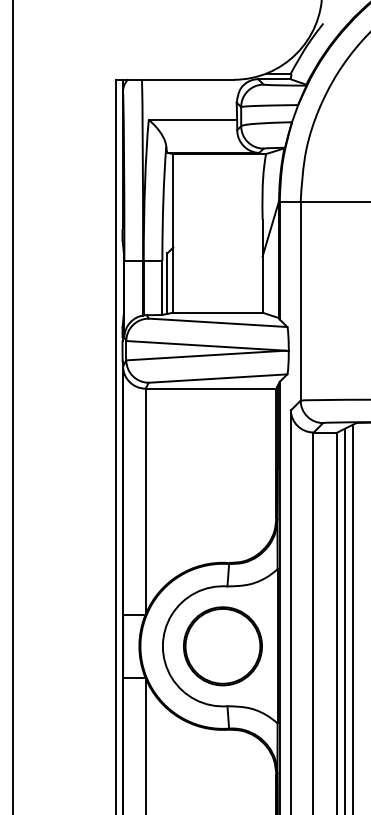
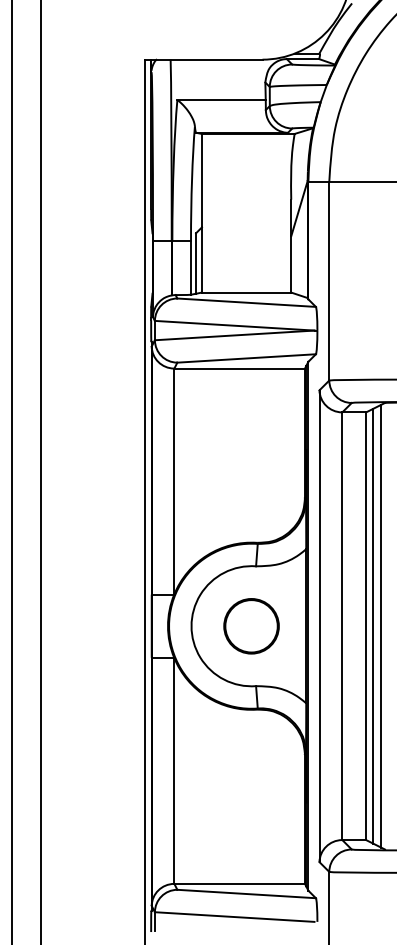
part: (222, 646) -> (251, 626), size x0.7

